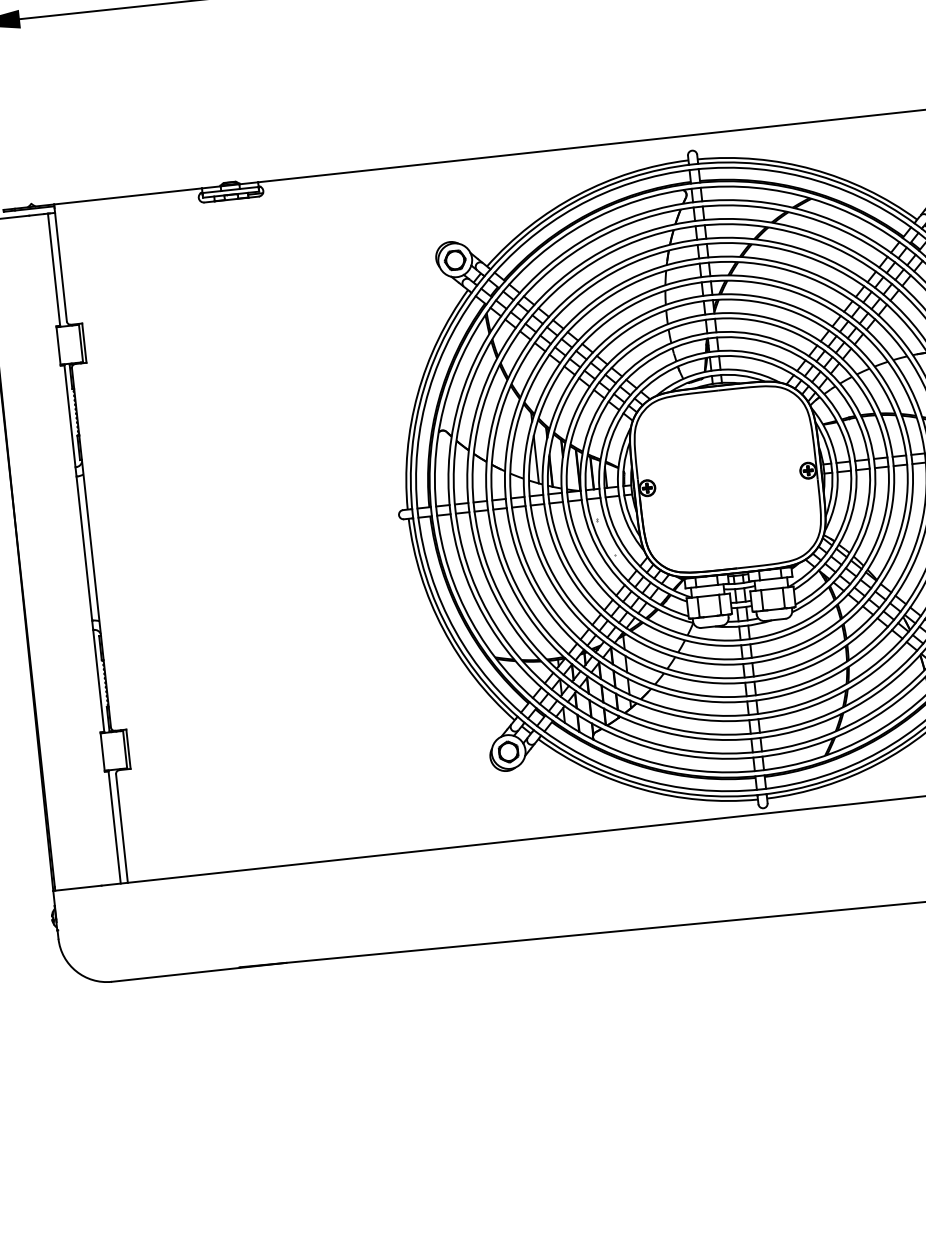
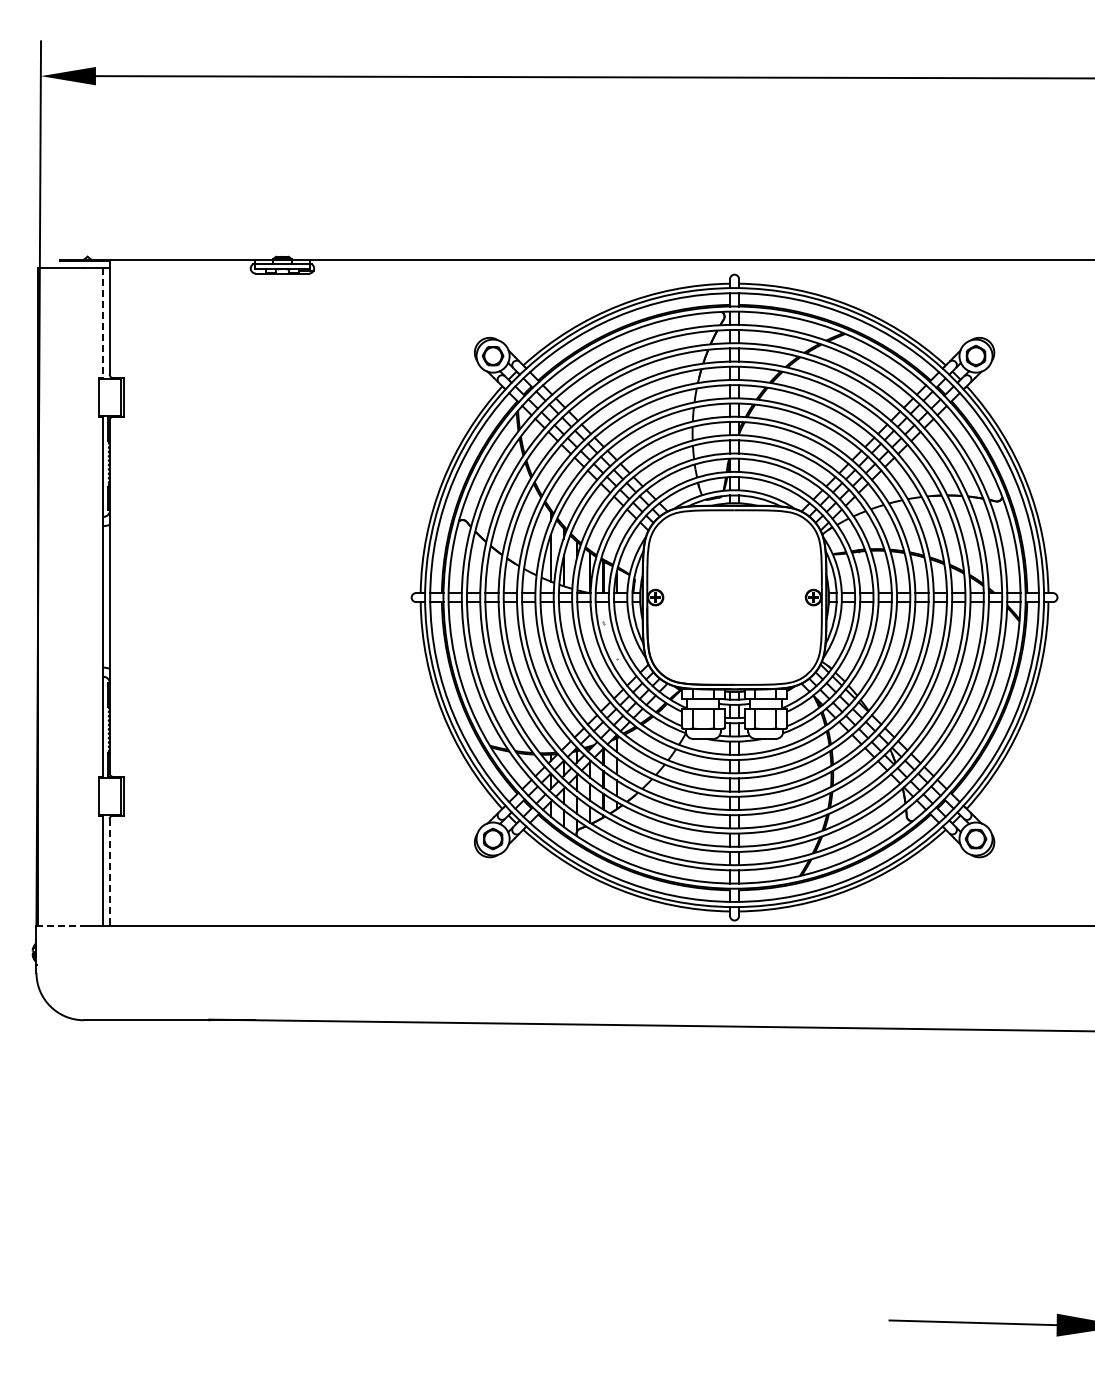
line: (53, 270) -> (102, 323), solid -> dashed
line: (121, 829) -> (109, 873), solid -> dashed
line: (77, 887) -> (60, 925), solid -> dashed

